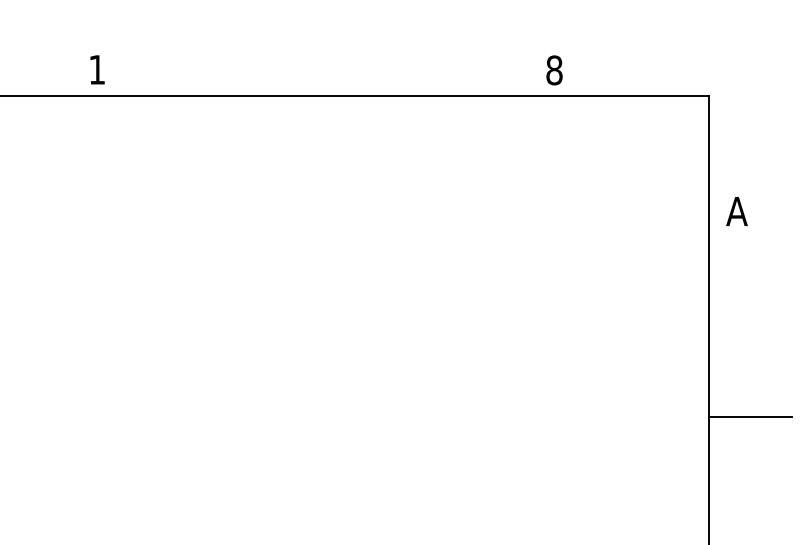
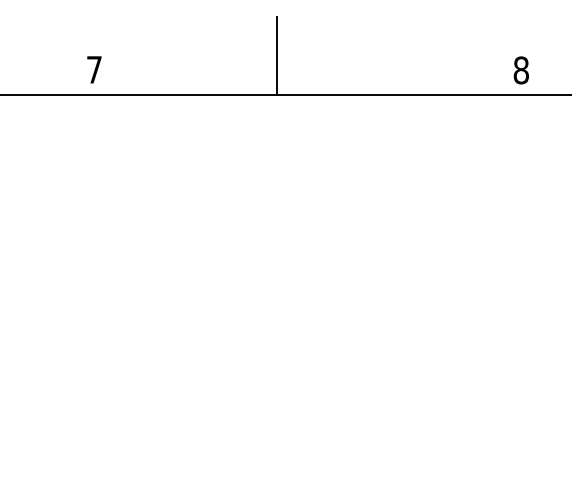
line: (293, 54) -> (277, 55), added
text: (96, 69) -> (93, 69), 1 -> 7

